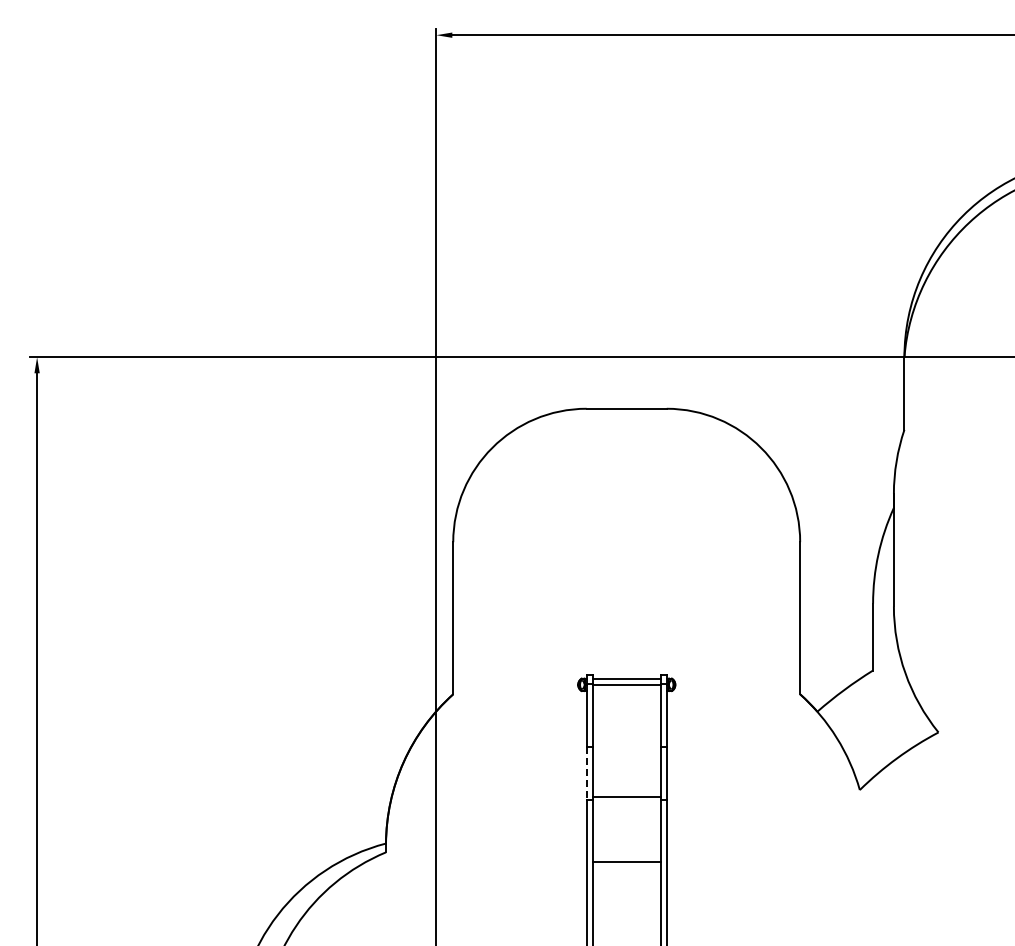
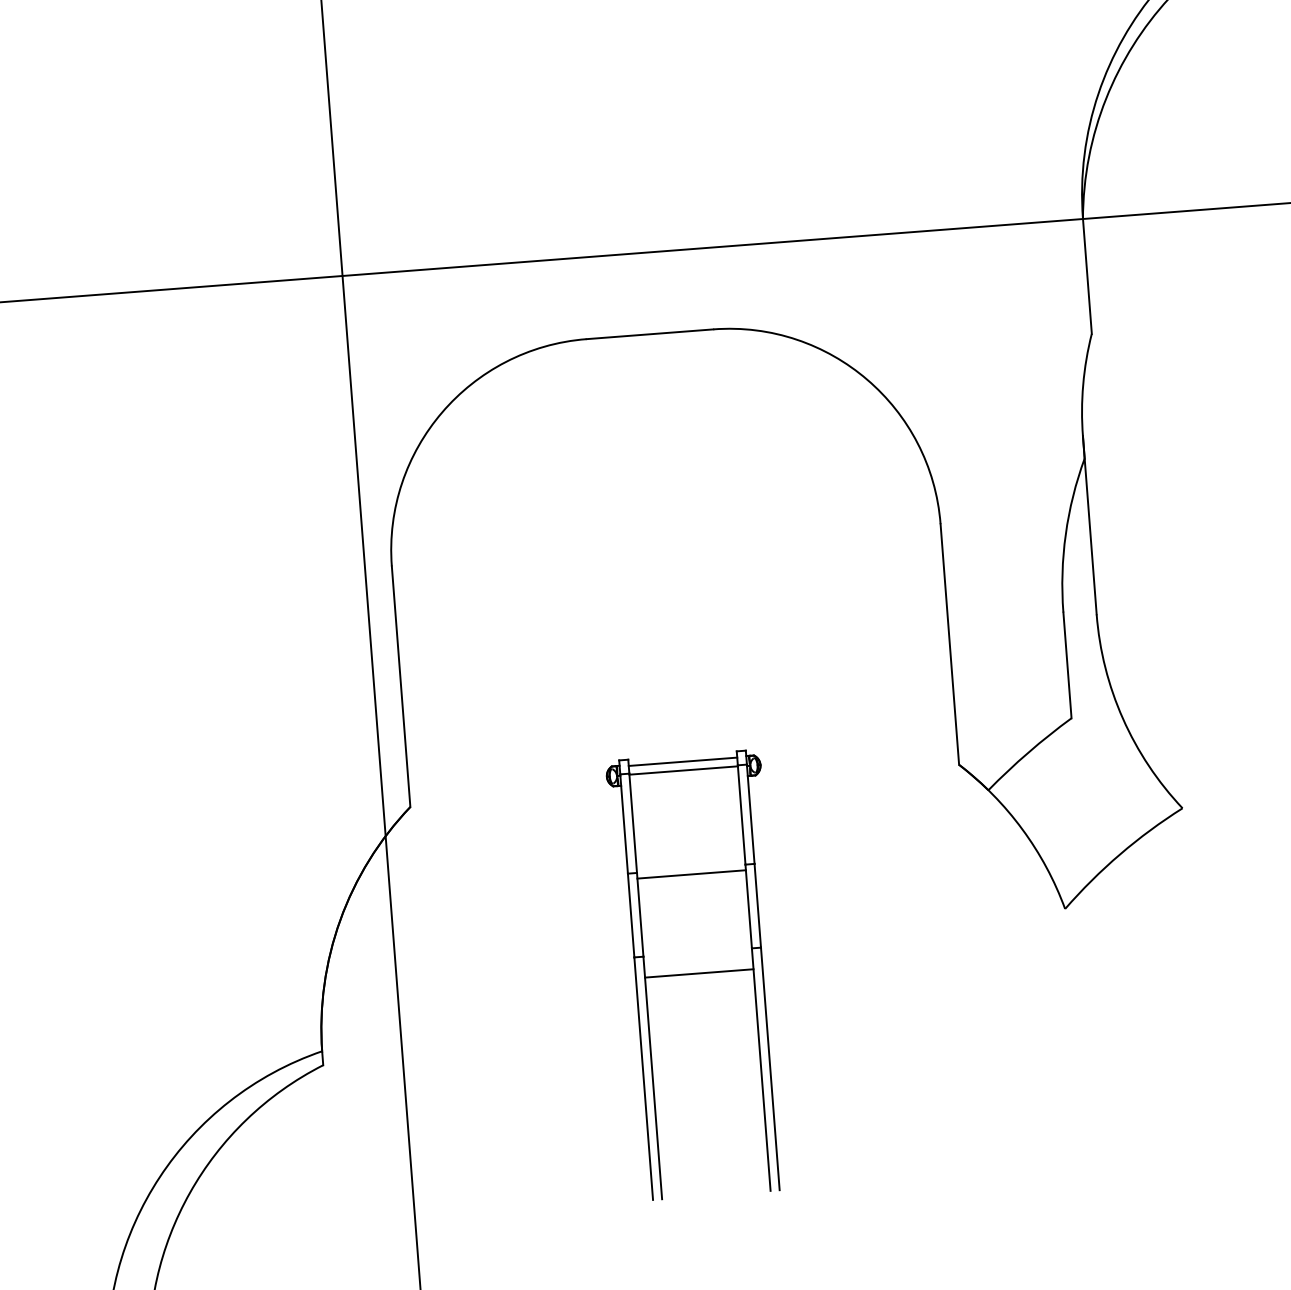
line: (586, 773) -> (630, 916), dashed -> solid
line: (626, 797) -> (691, 874), moved
line: (626, 861) -> (698, 972), moved

